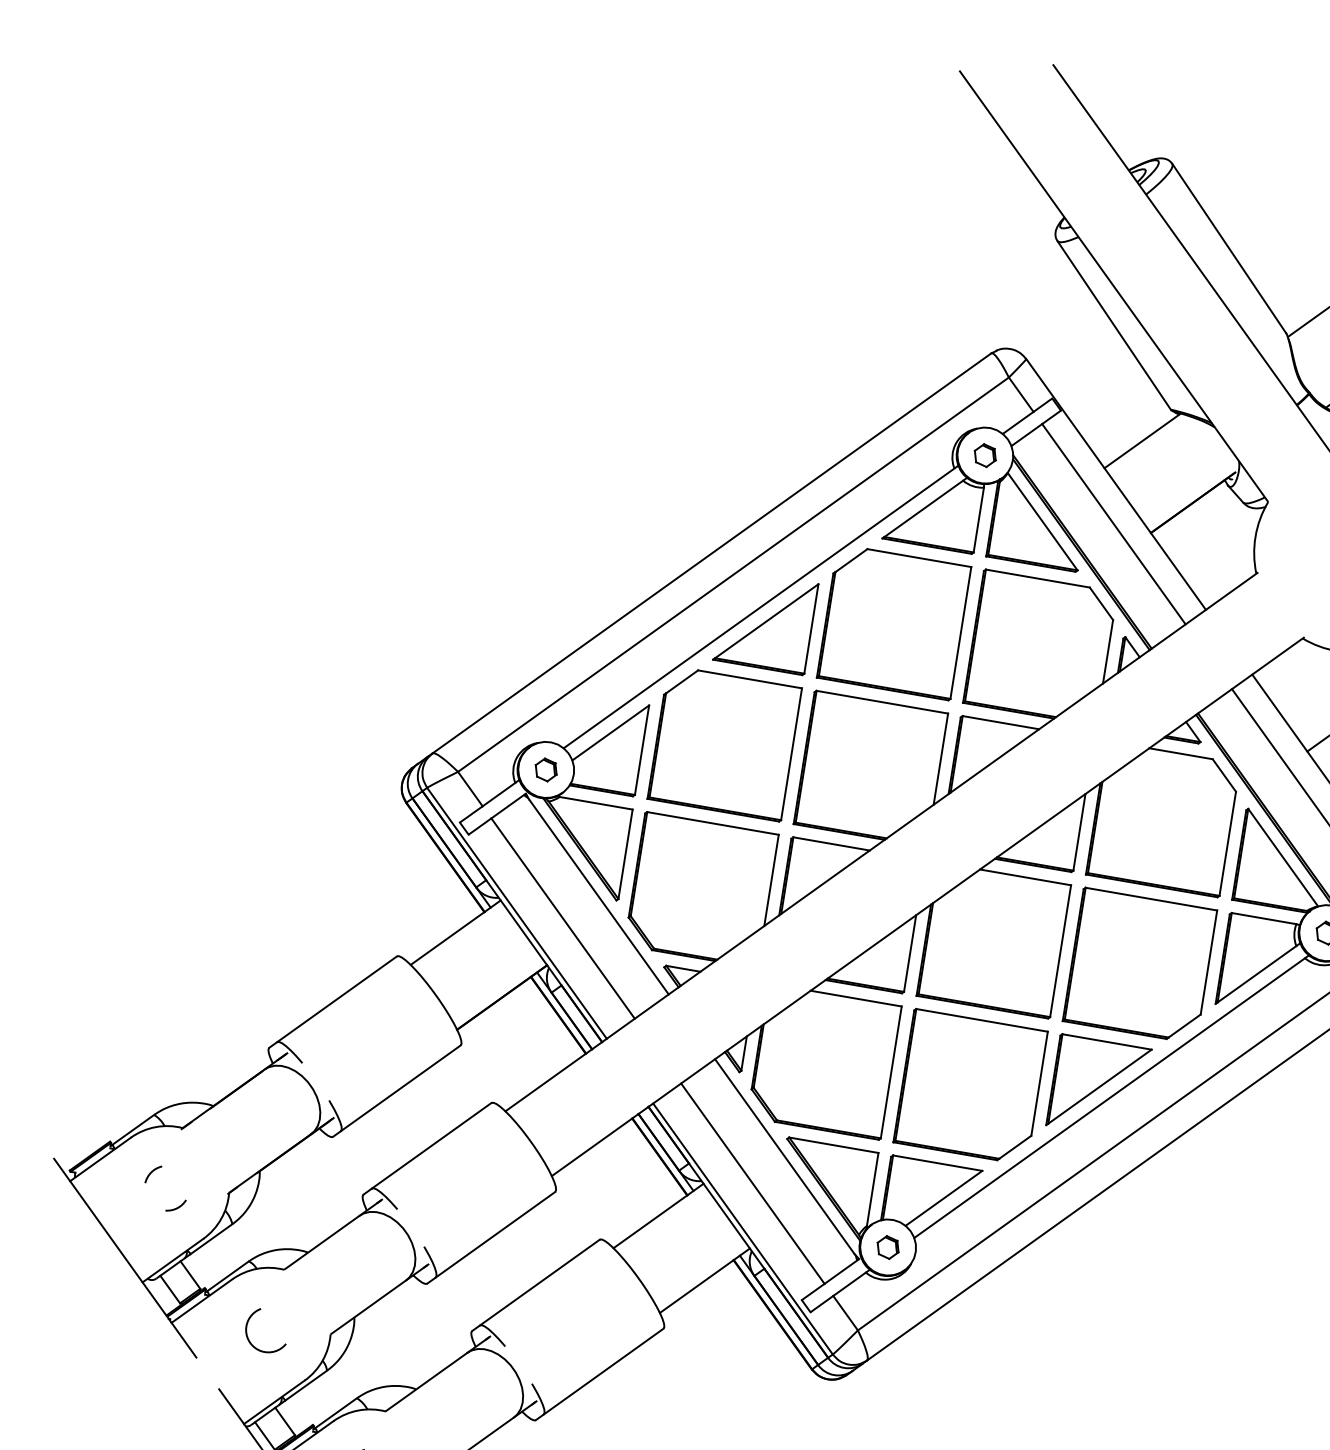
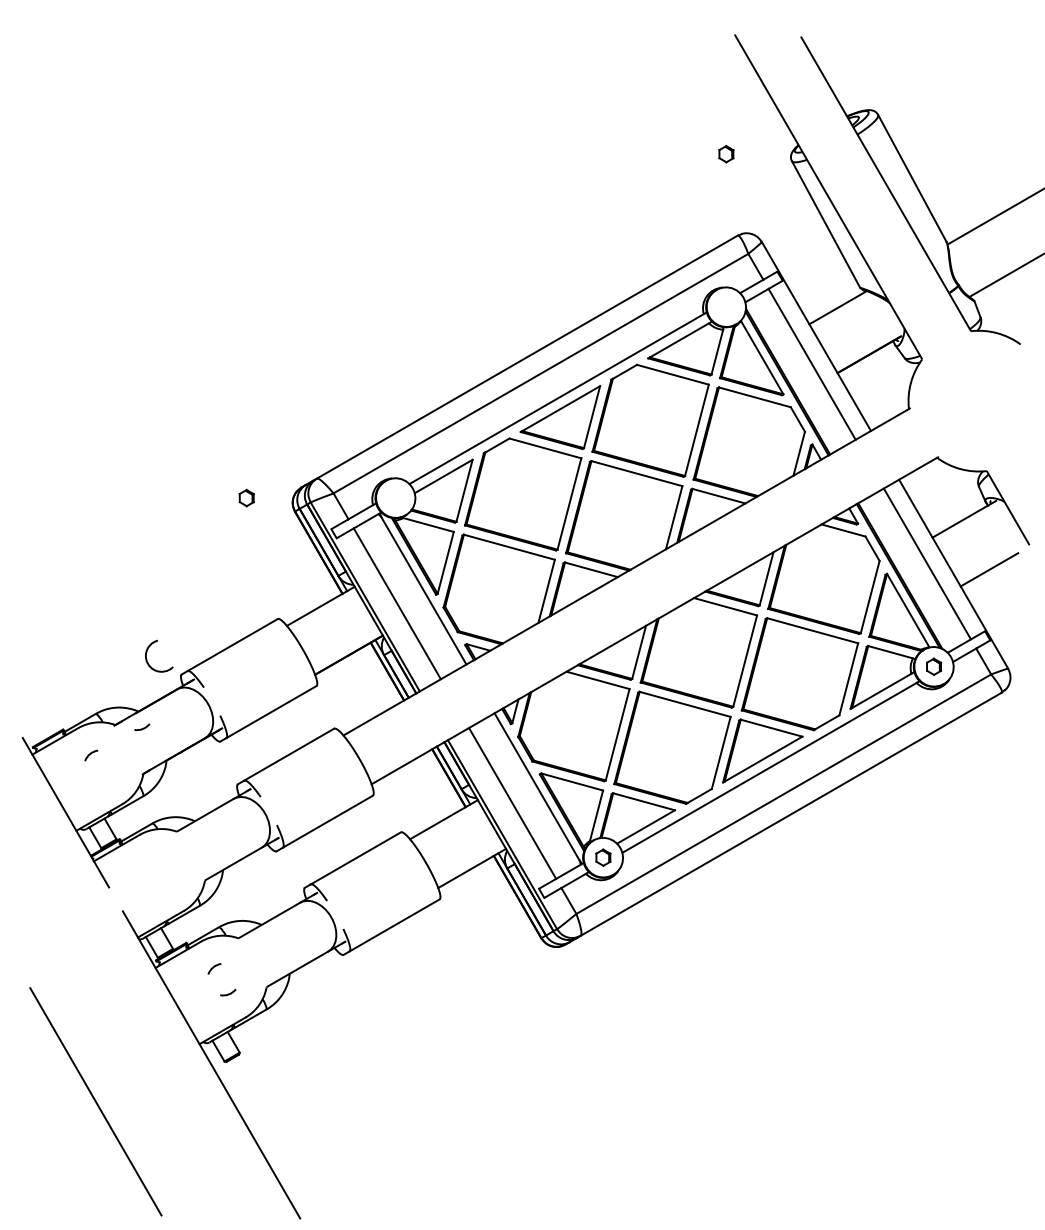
part: (985, 456) -> (726, 154), moved
part: (545, 769) -> (246, 497), moved
arc: (177, 1205) -> (143, 727), moved
arc: (248, 1327) -> (147, 652), moved

